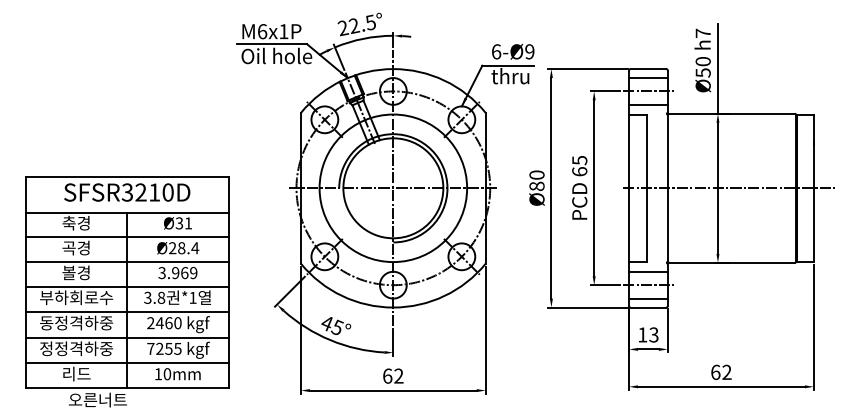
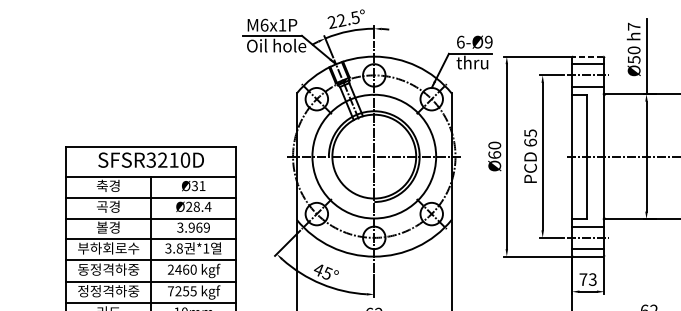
line: (648, 69) -> (588, 57), solid -> dashed
text: (536, 185) -> (494, 154), Ø80 -> Ø60
text: (642, 334) -> (583, 279), 13 -> 73

